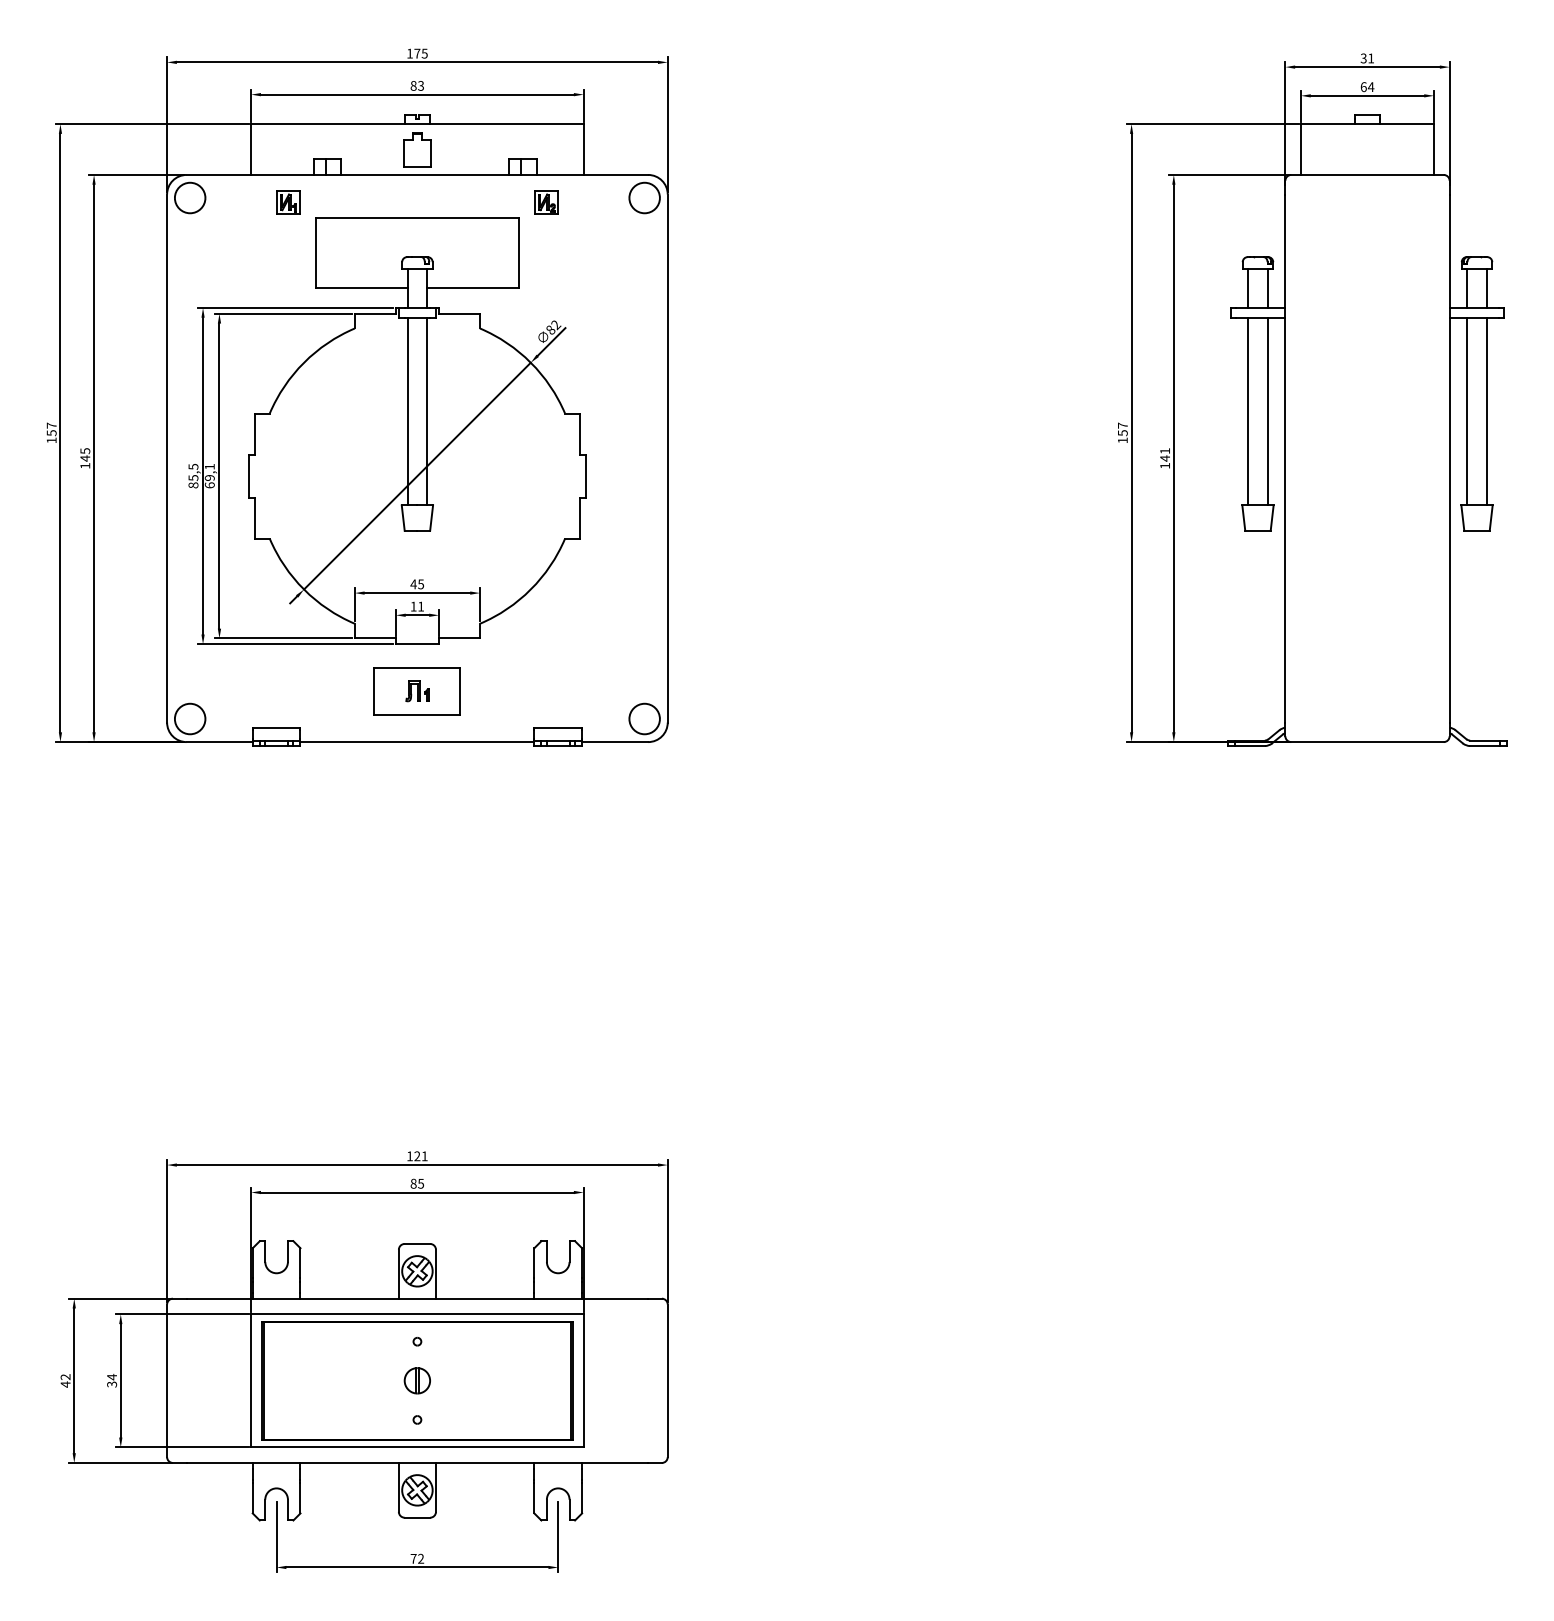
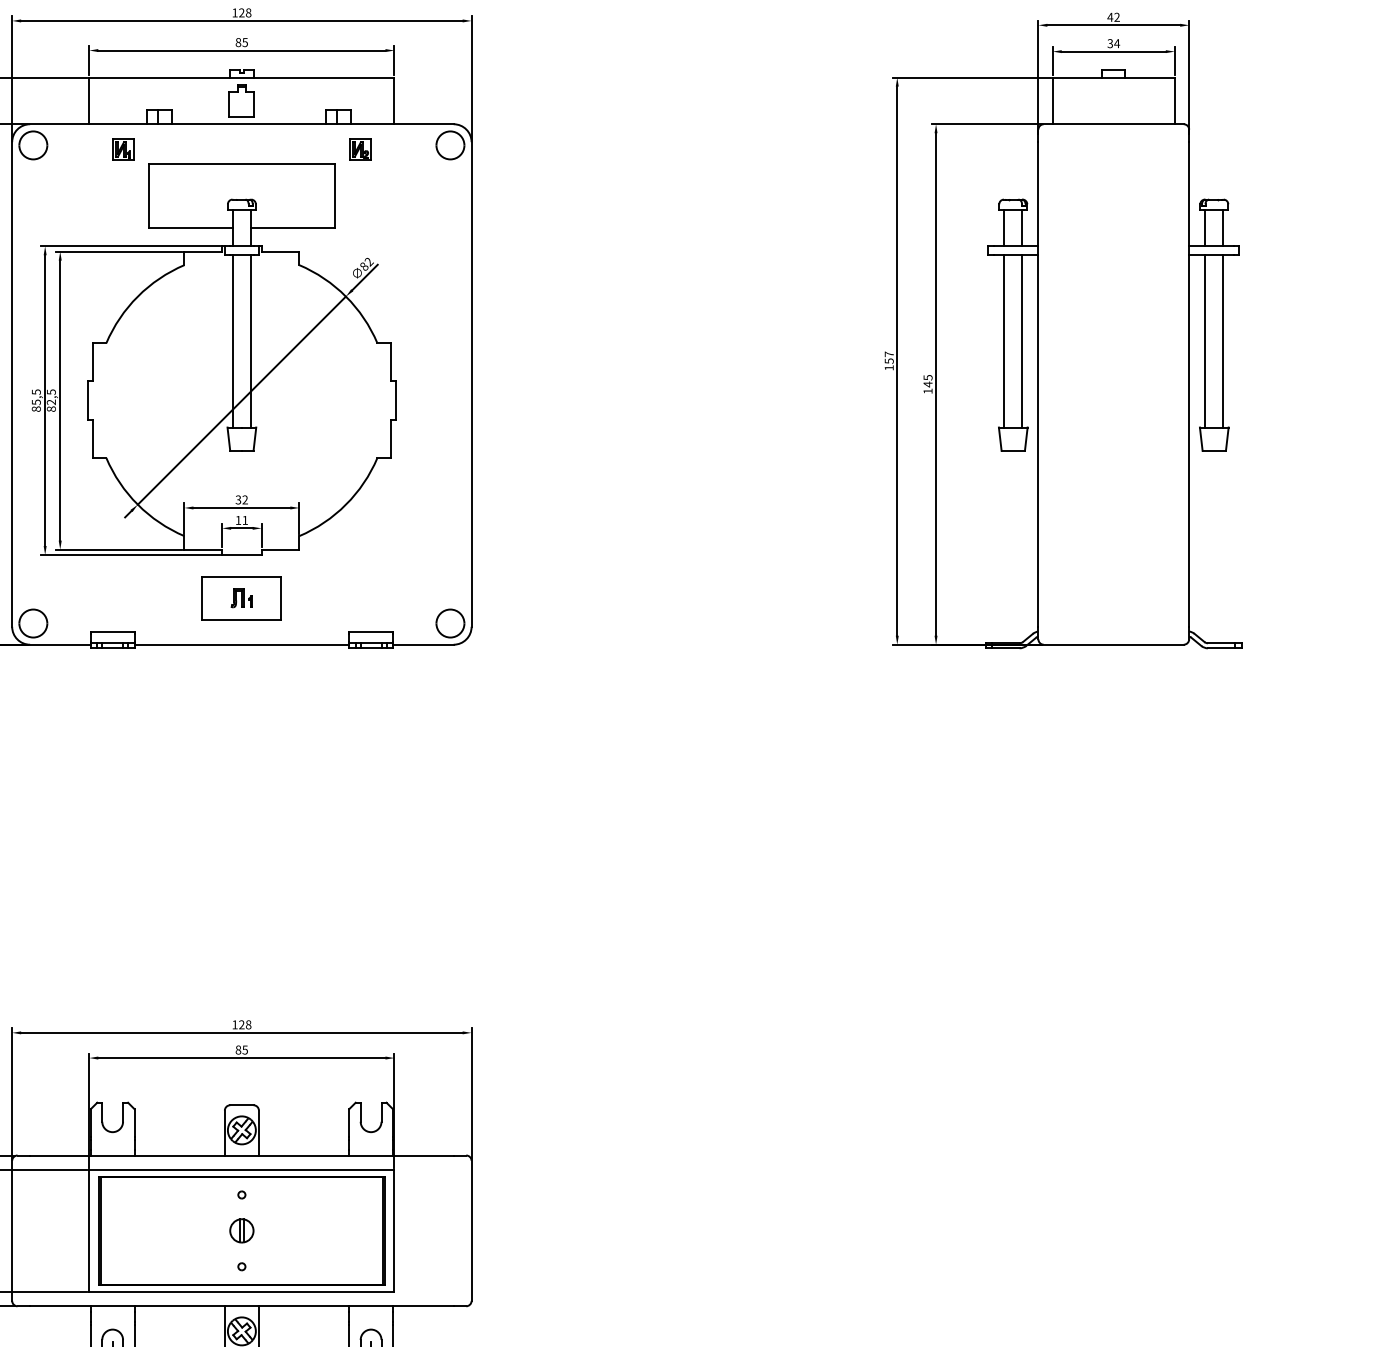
text: (420, 53) -> (244, 12), 175 -> 128
text: (1367, 58) -> (1113, 17), 31 -> 42
text: (421, 85) -> (245, 42), 83 -> 85
text: (1363, 86) -> (1110, 43), 64 -> 34
text: (1165, 451) -> (928, 378), 141 -> 145
text: (209, 475) -> (51, 400), 69,1 -> 82,5
text: (417, 584) -> (241, 500), 45 -> 32
text: (424, 1156) -> (248, 1025), 121 -> 128

